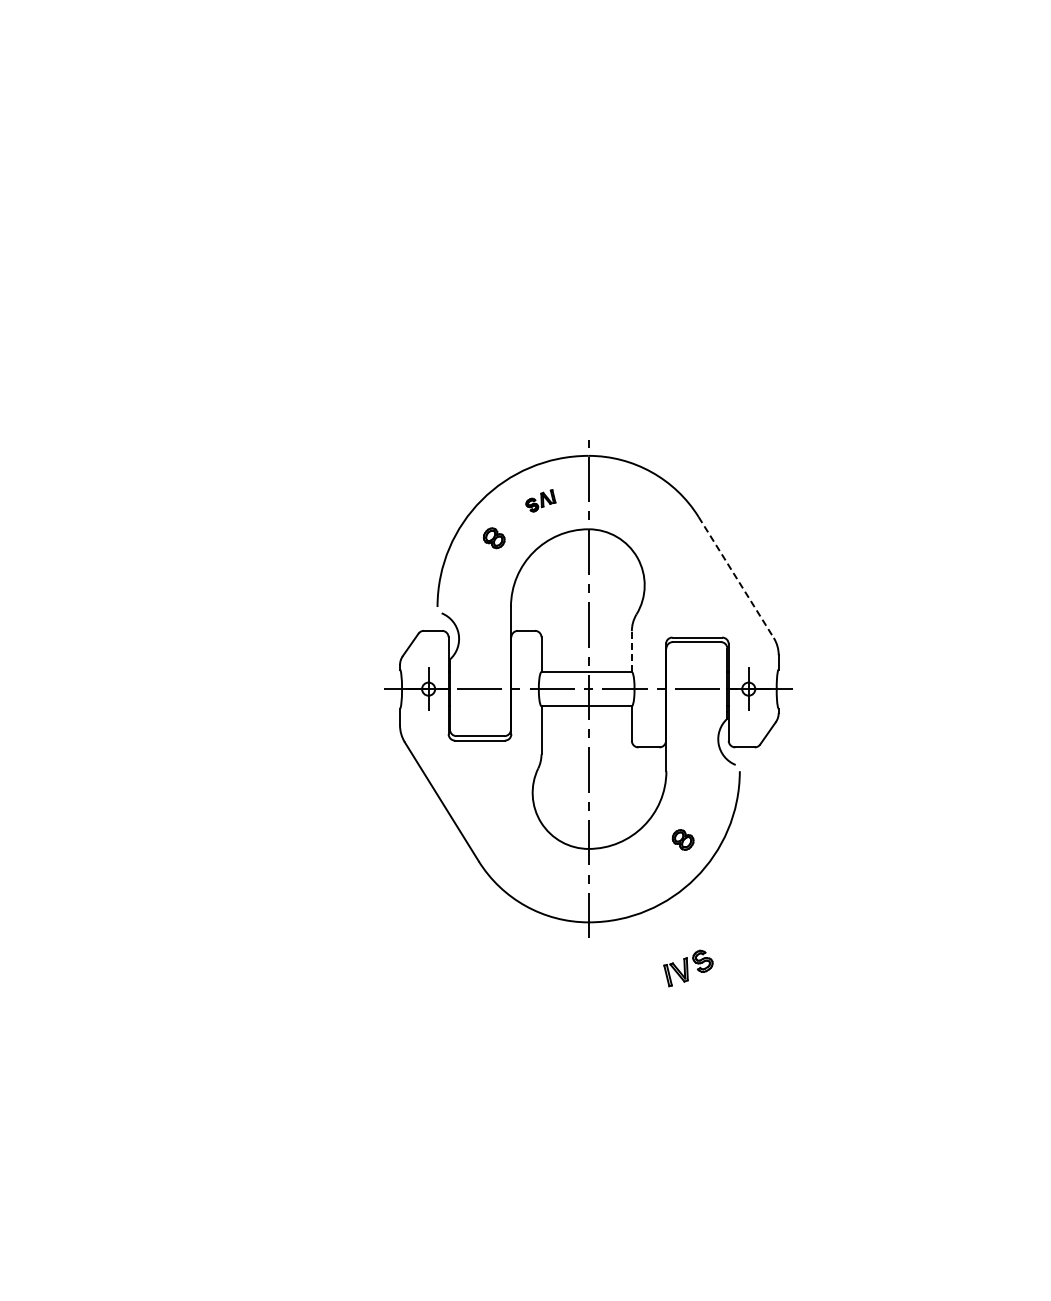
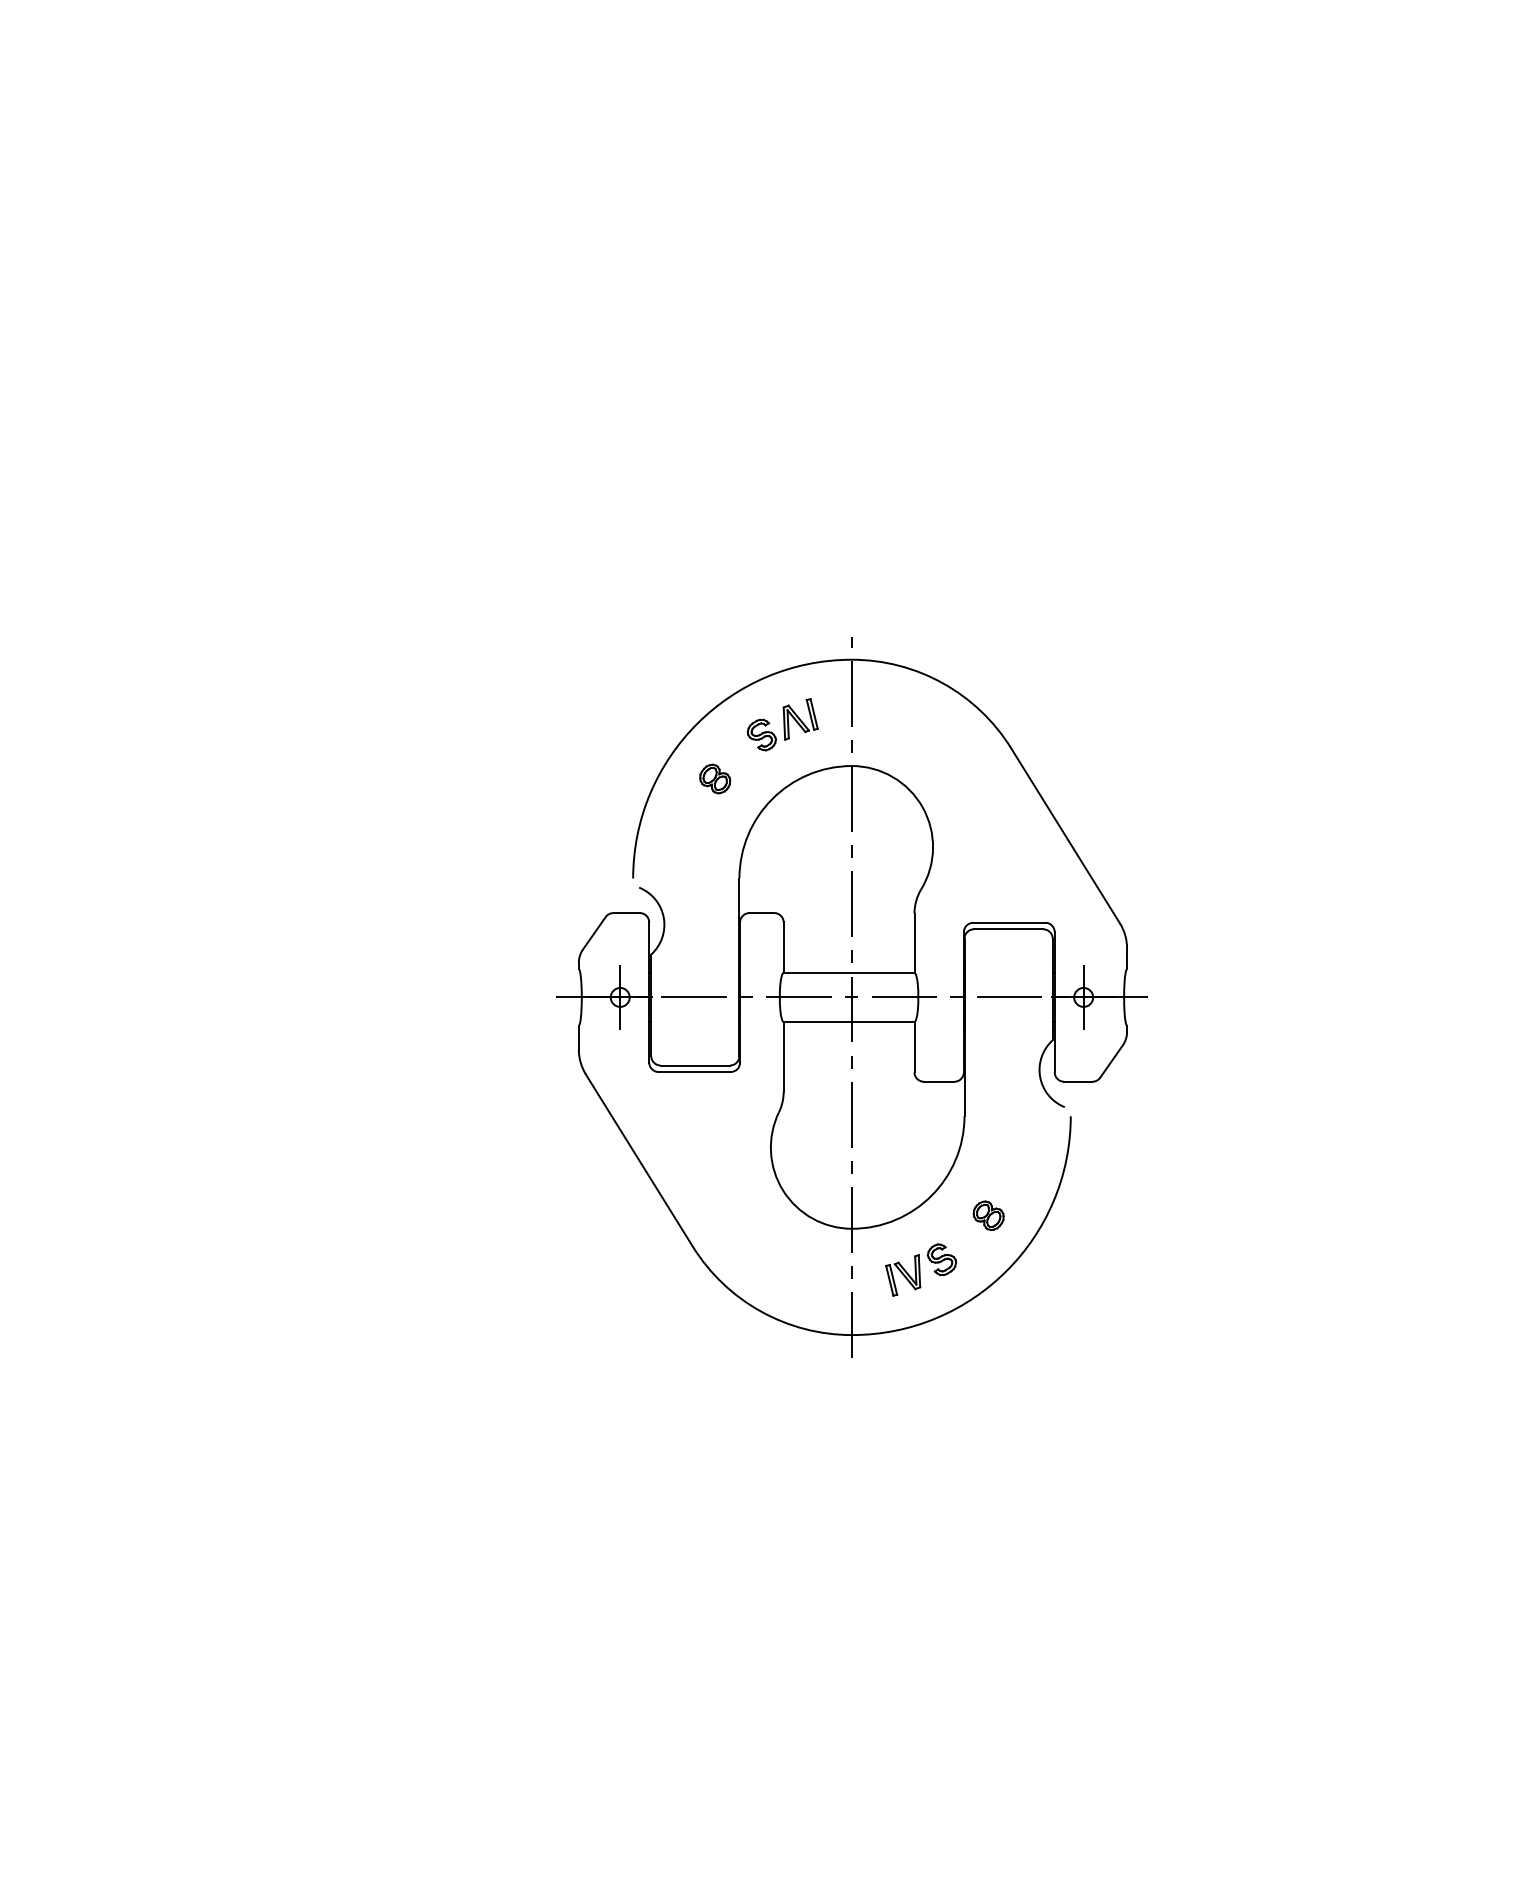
part: (540, 500) -> (782, 724), size x1.67
line: (736, 577) -> (1065, 835), dashed -> solid
line: (631, 651) -> (913, 942), dashed -> solid
part: (688, 968) -> (921, 1270), moved

